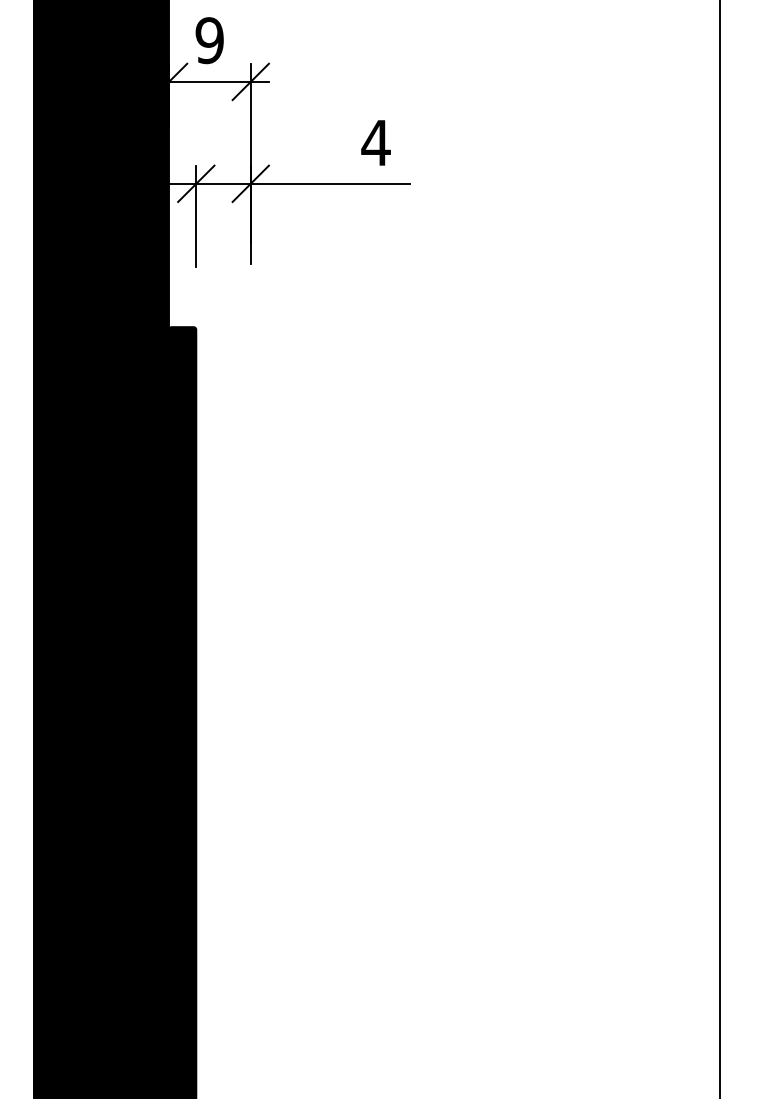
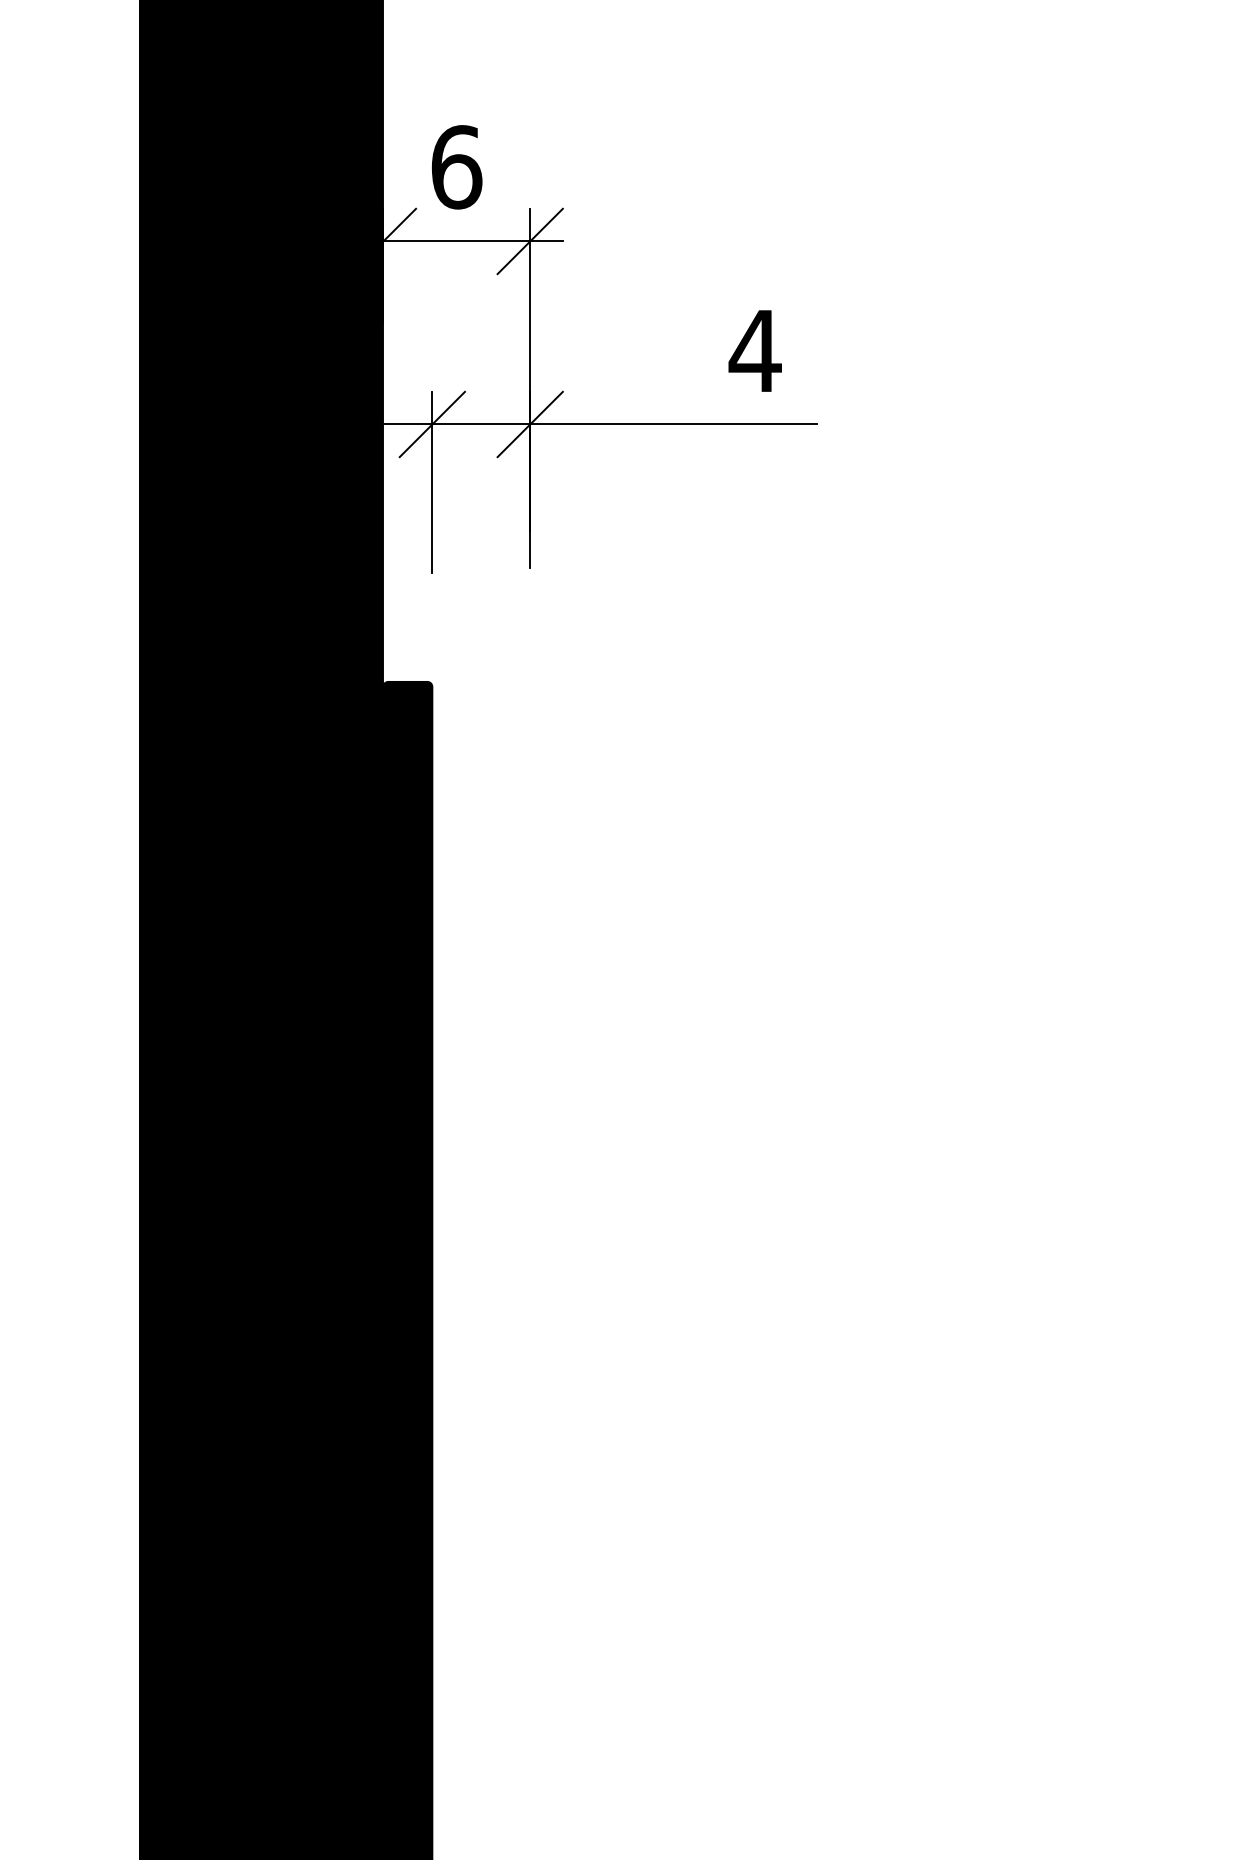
text: (209, 40) -> (456, 167), 9 -> 6

